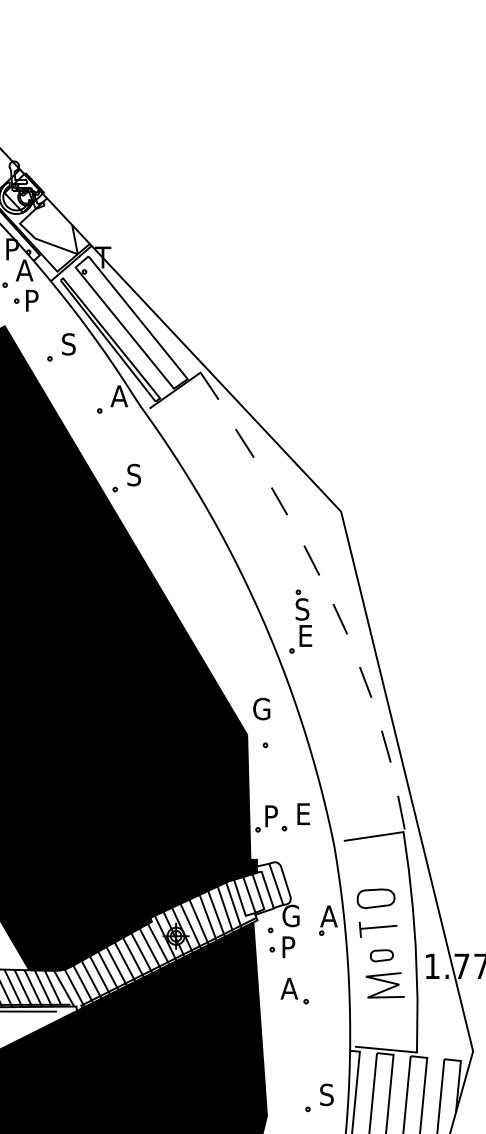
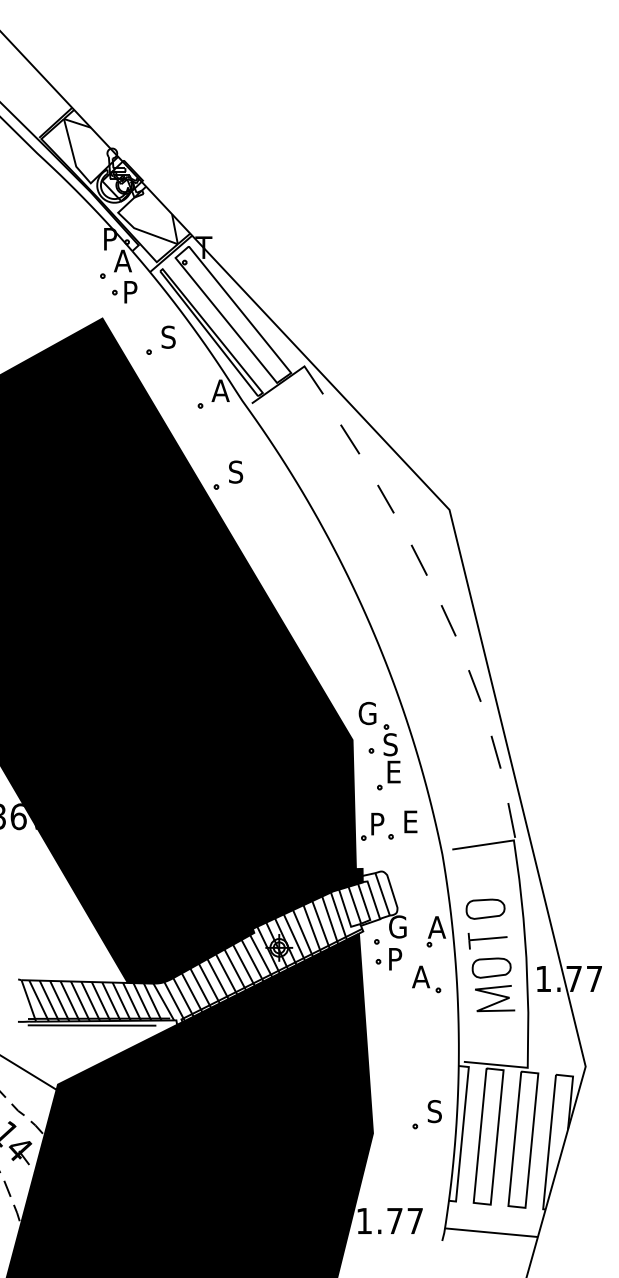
part: (300, 621) -> (388, 757), moved
part: (381, 955) -> (491, 967), size x1.67
part: (294, 991) -> (426, 979), moved

